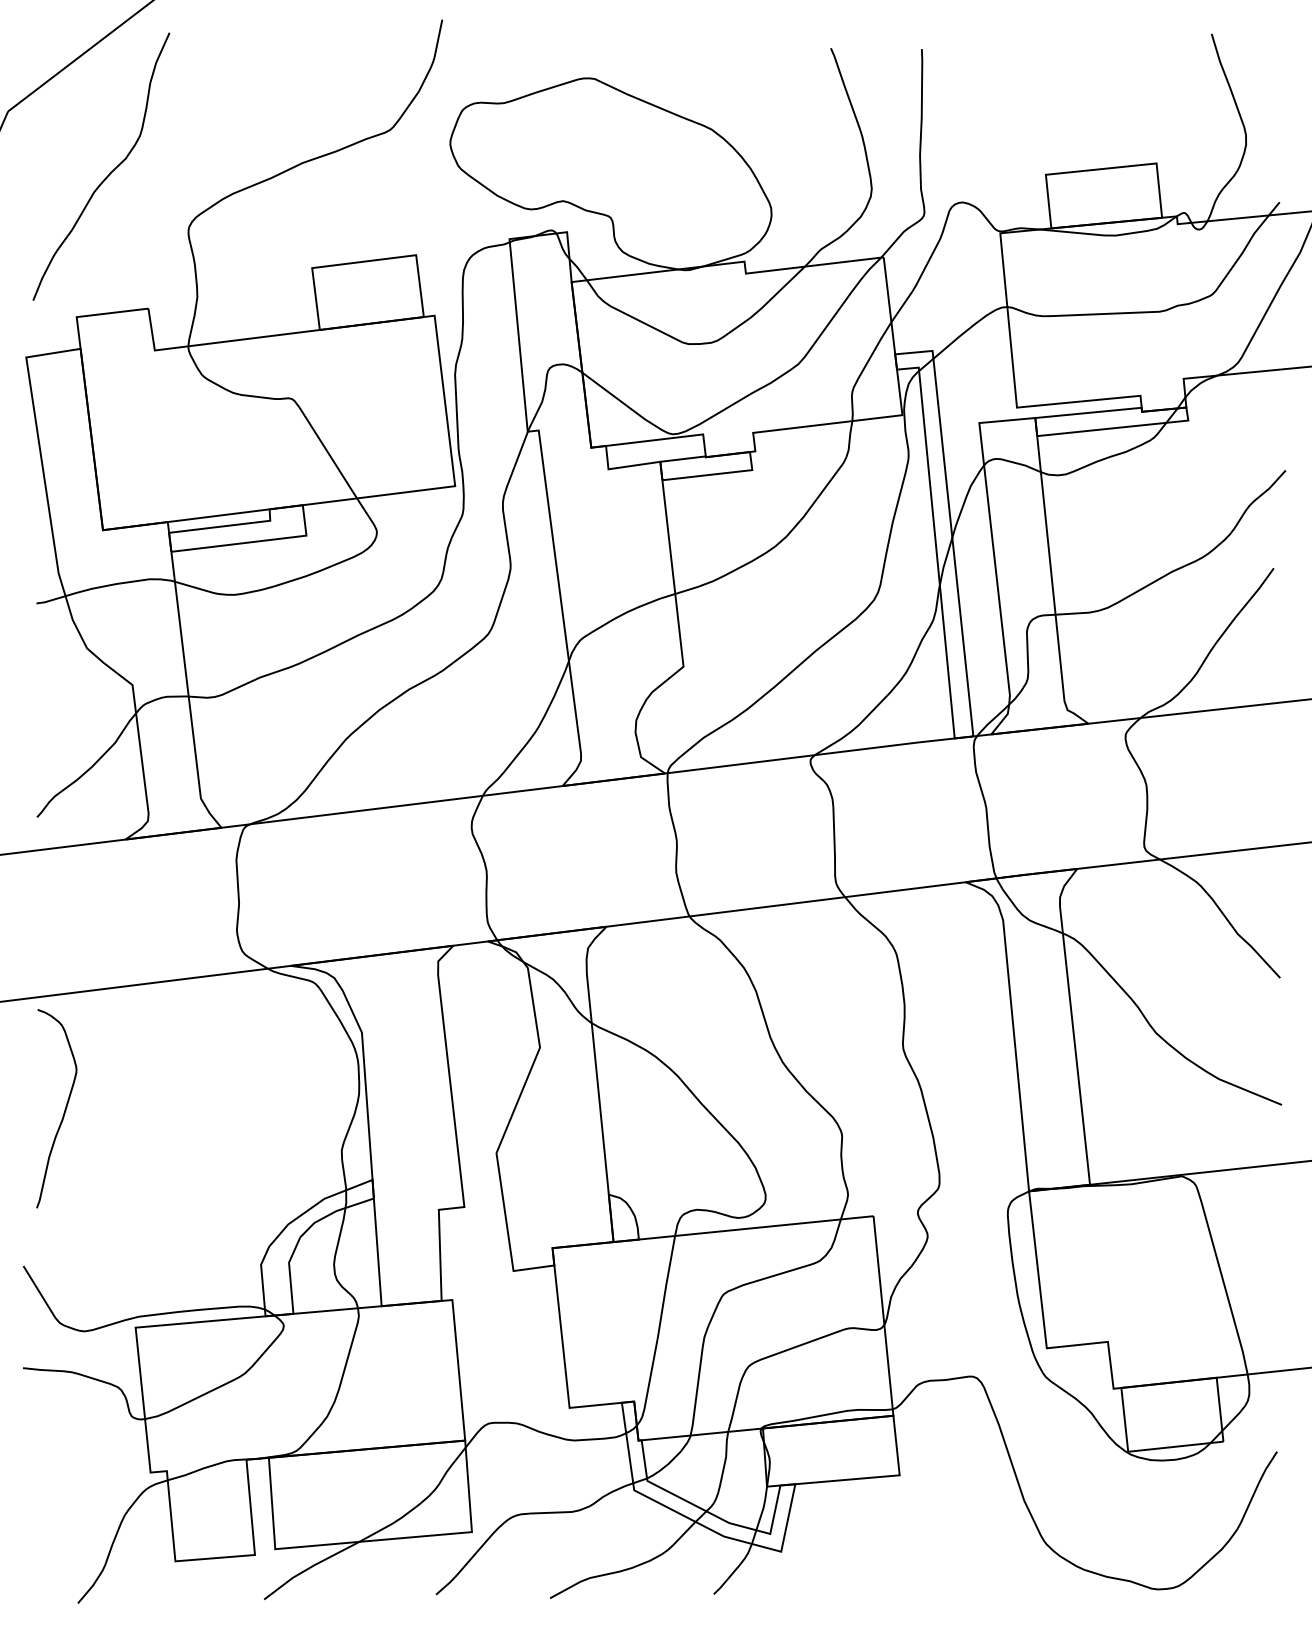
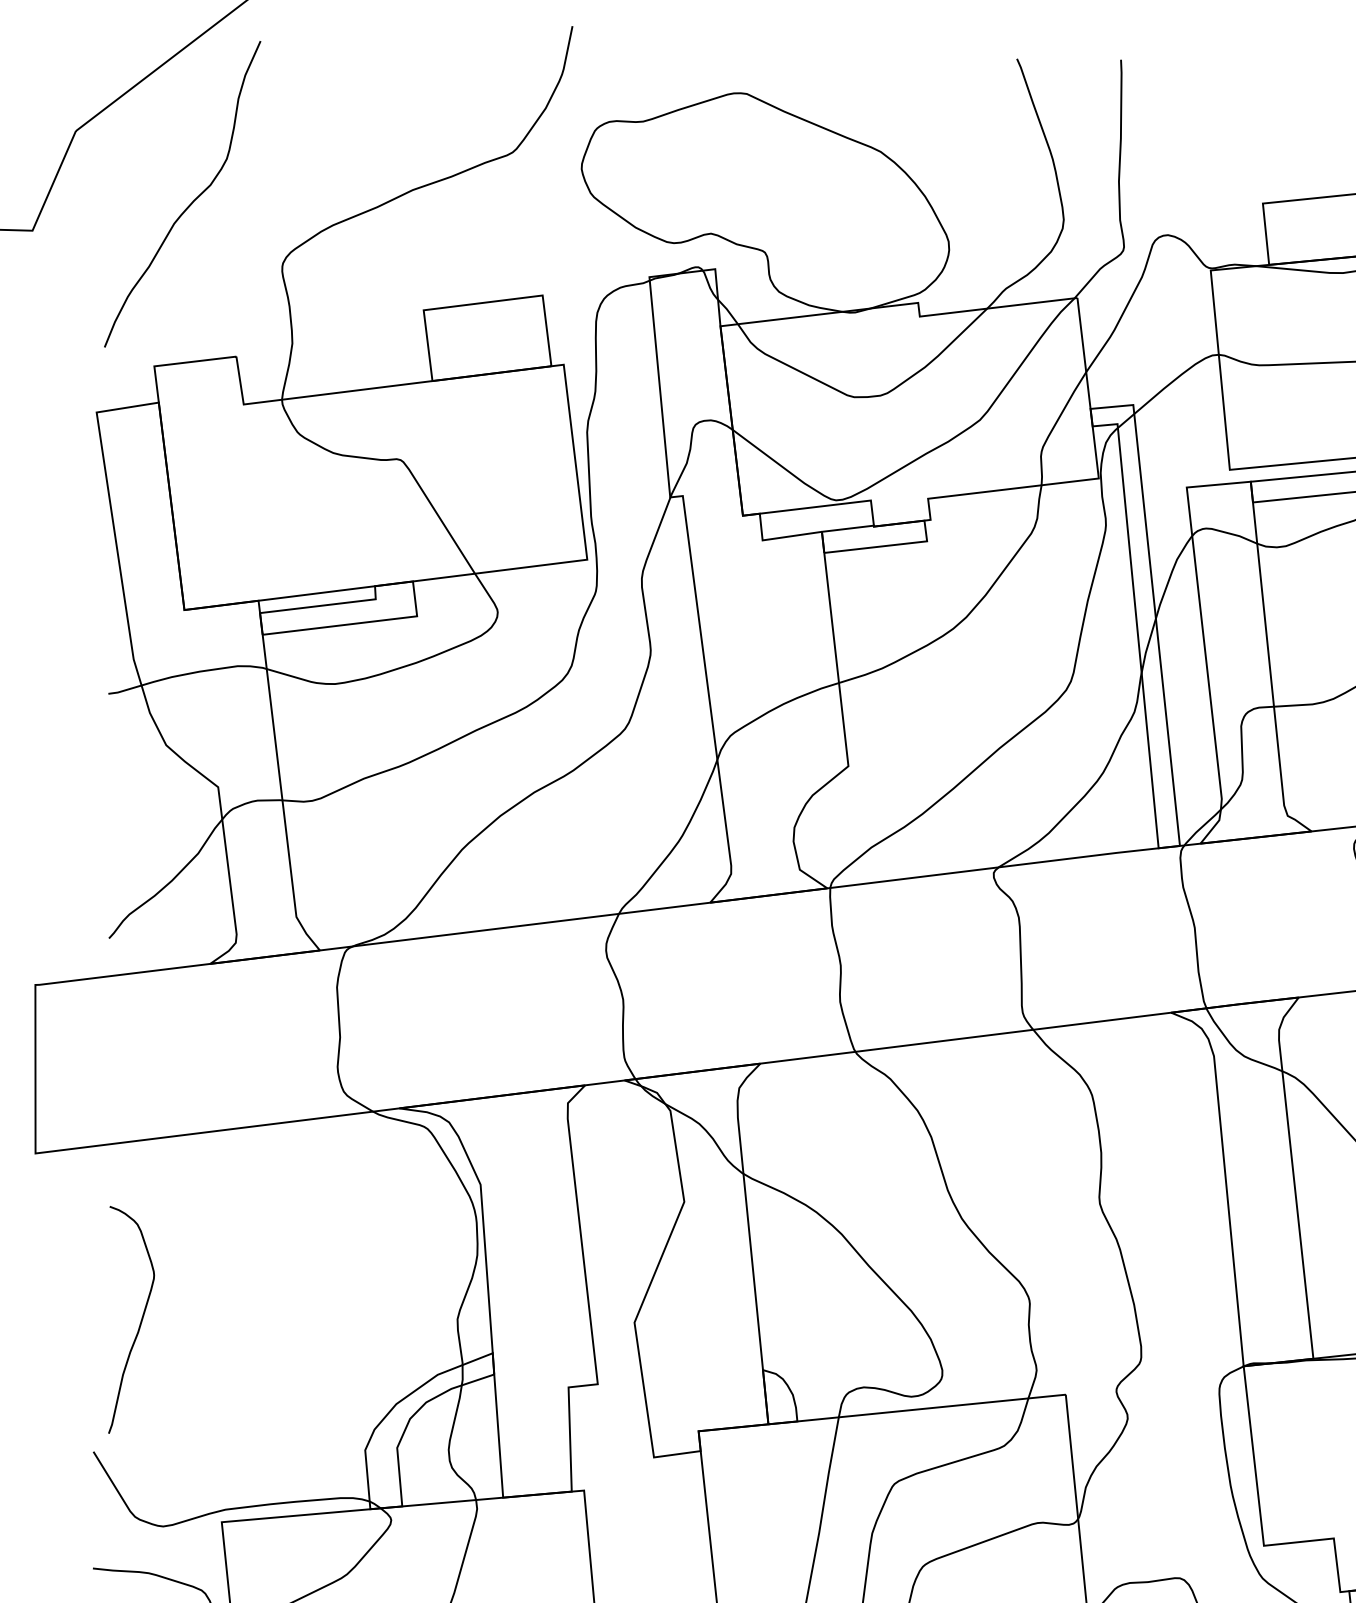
curve: (64, 1109) -> (140, 1320), moved

